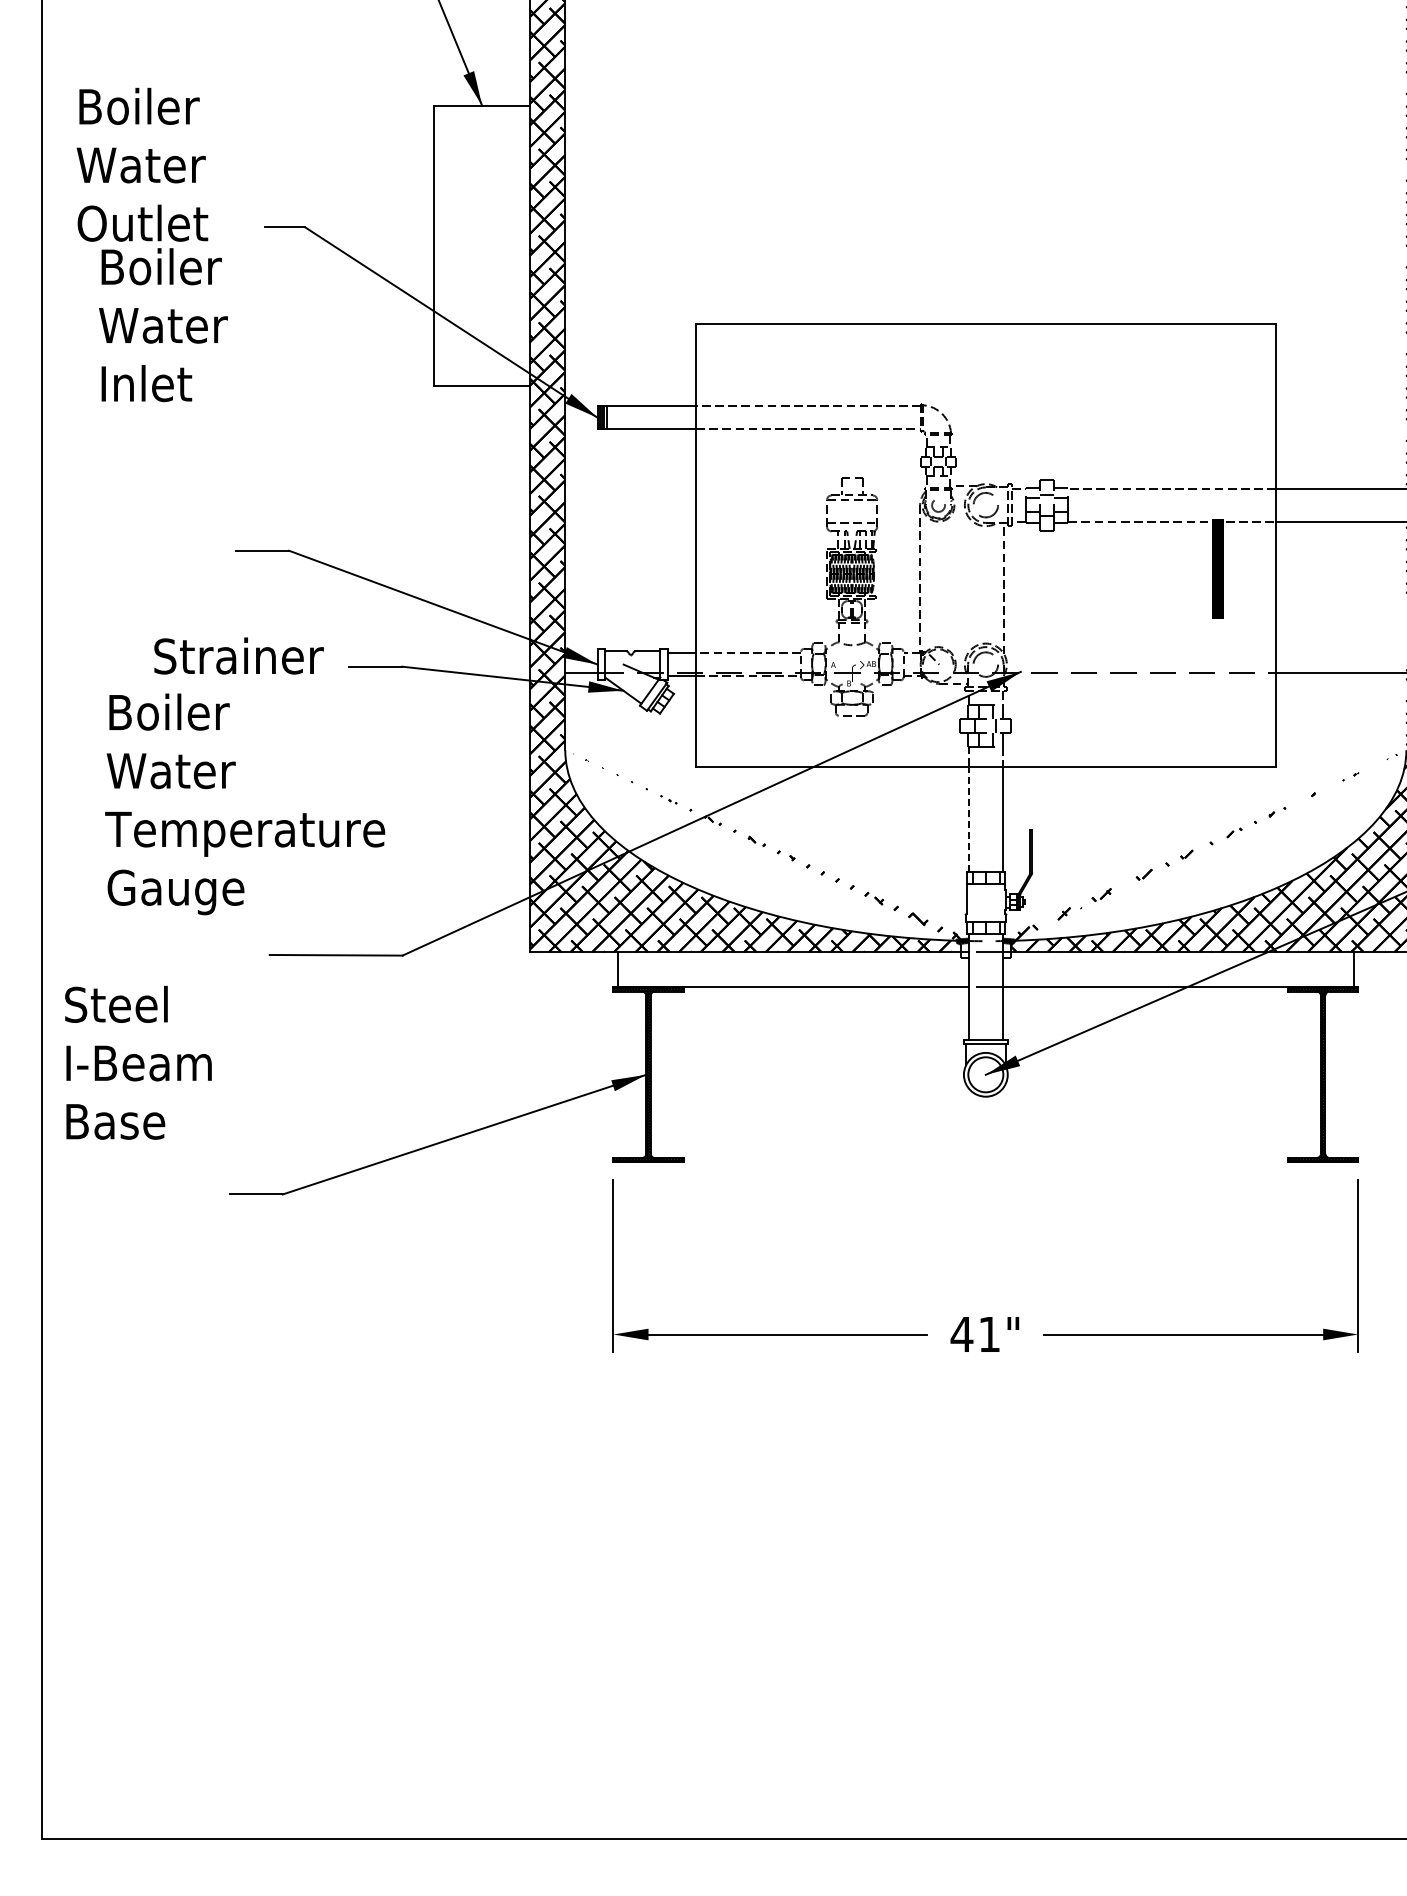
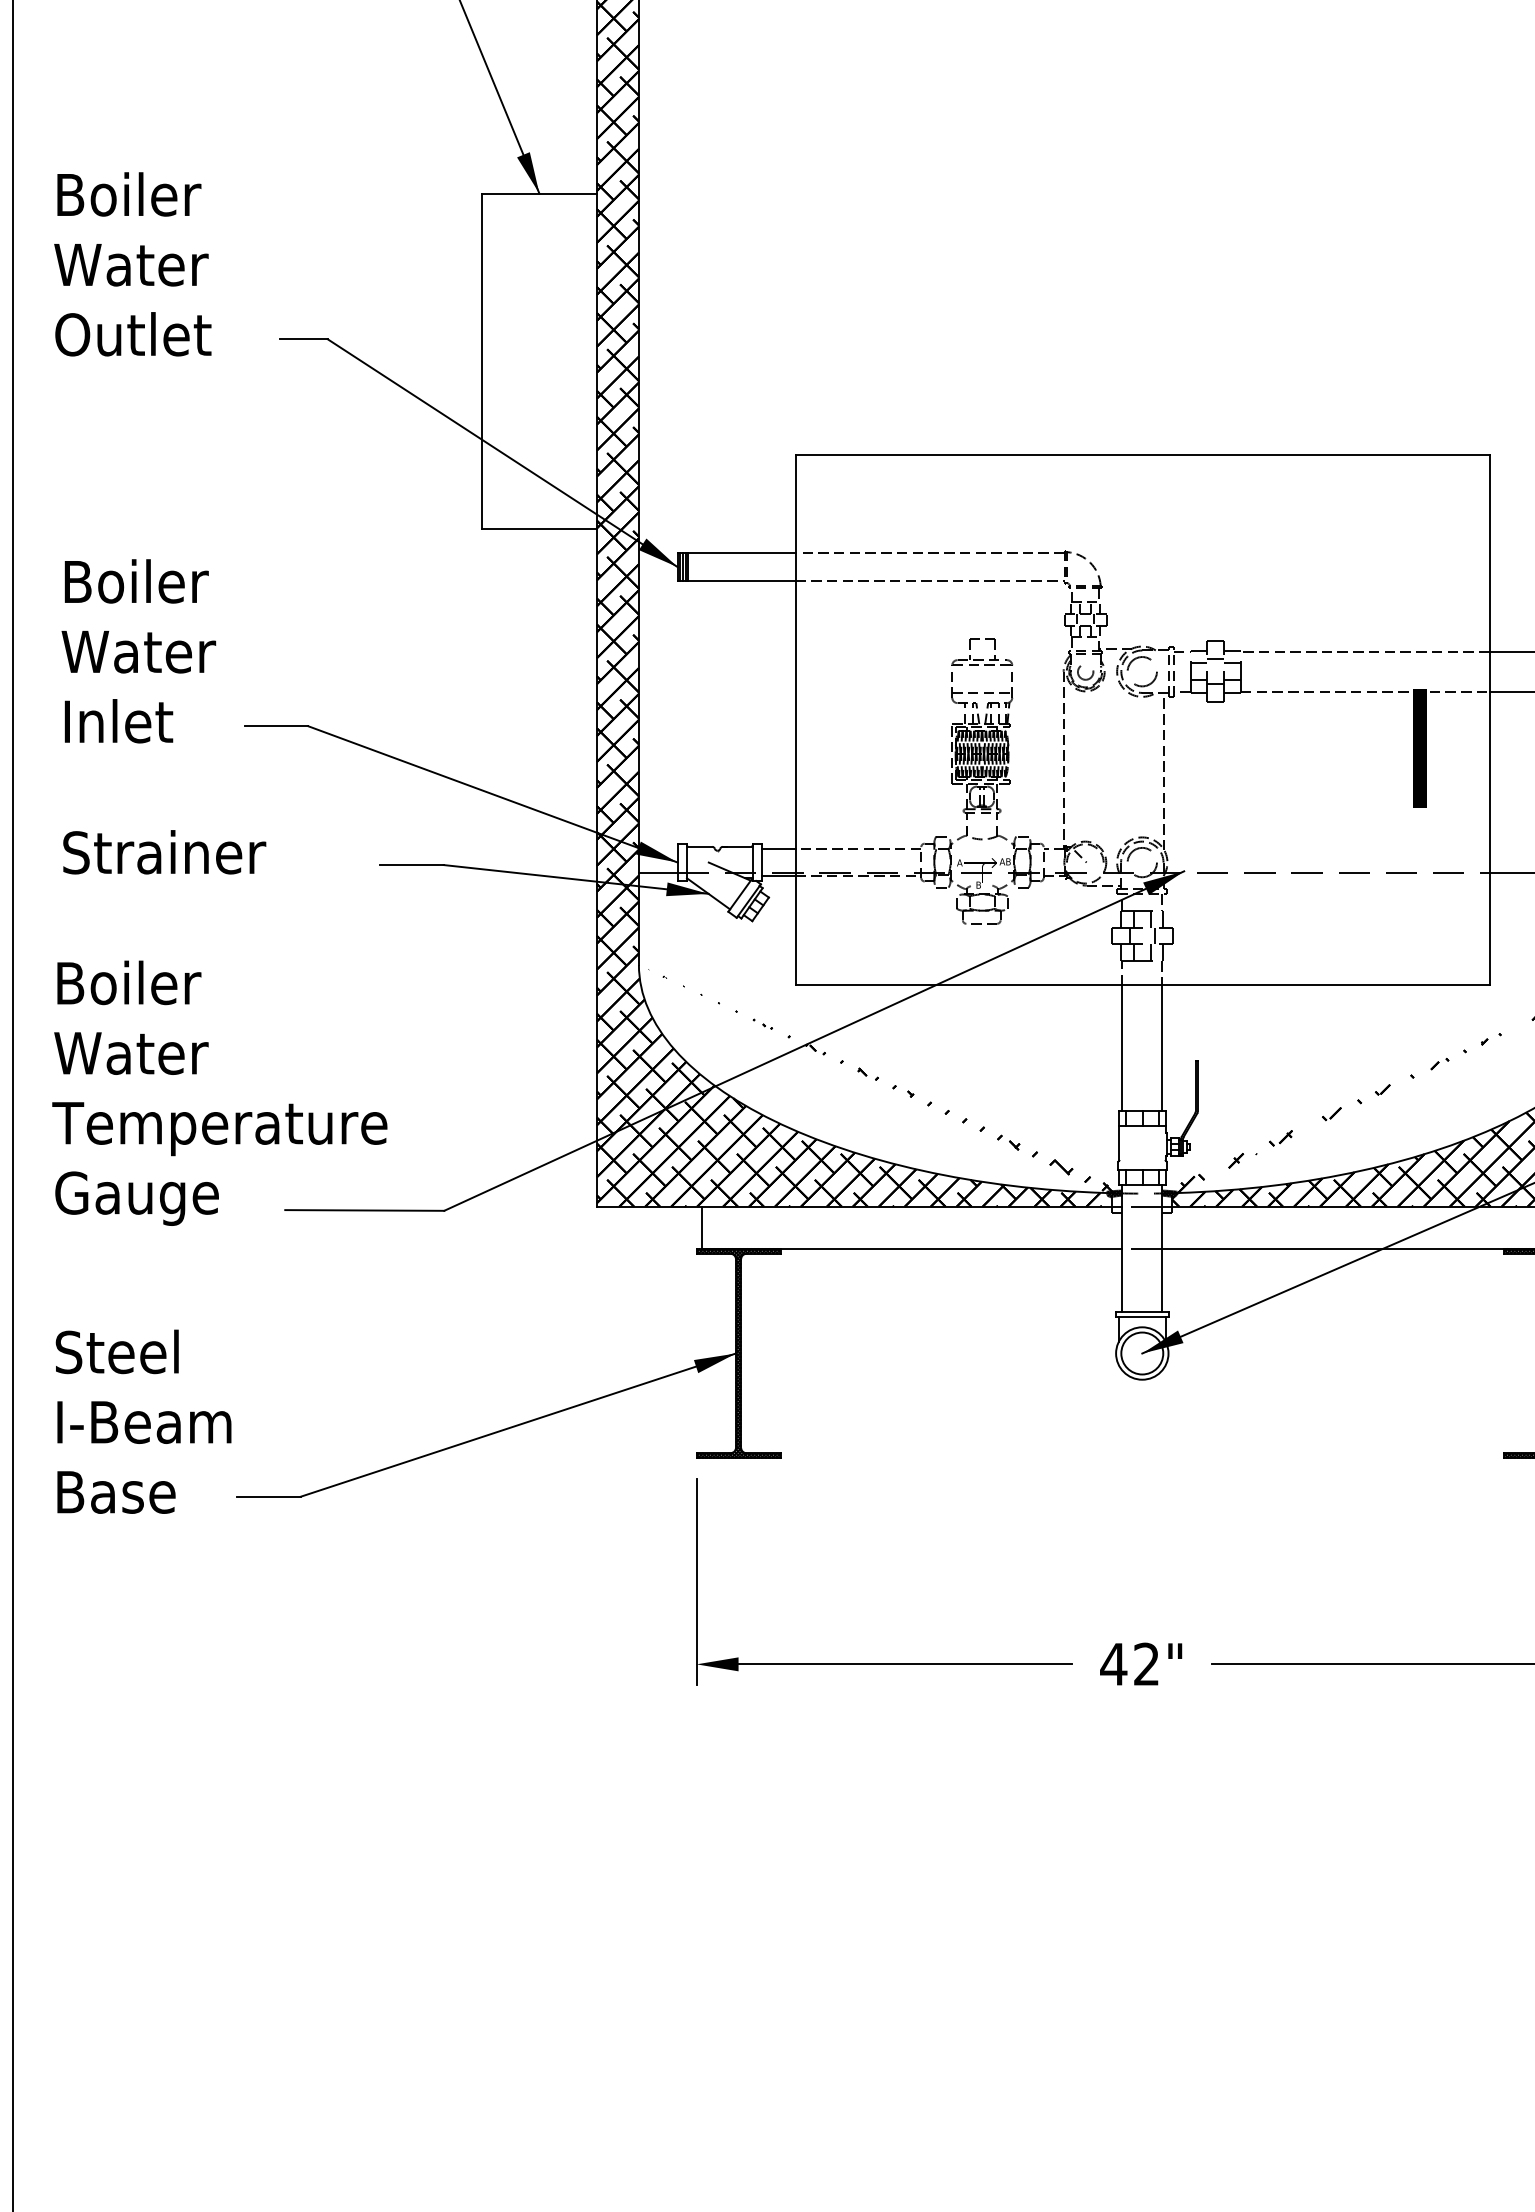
text: (163, 325) -> (138, 651), moved
text: (238, 655) -> (164, 851), moved
text: (245, 804) -> (220, 1093), moved
line: (969, 819) -> (1122, 1047), dashed -> solid
text: (138, 1062) -> (143, 1421), moved
text: (989, 1333) -> (1146, 1663), 41" -> 42"

